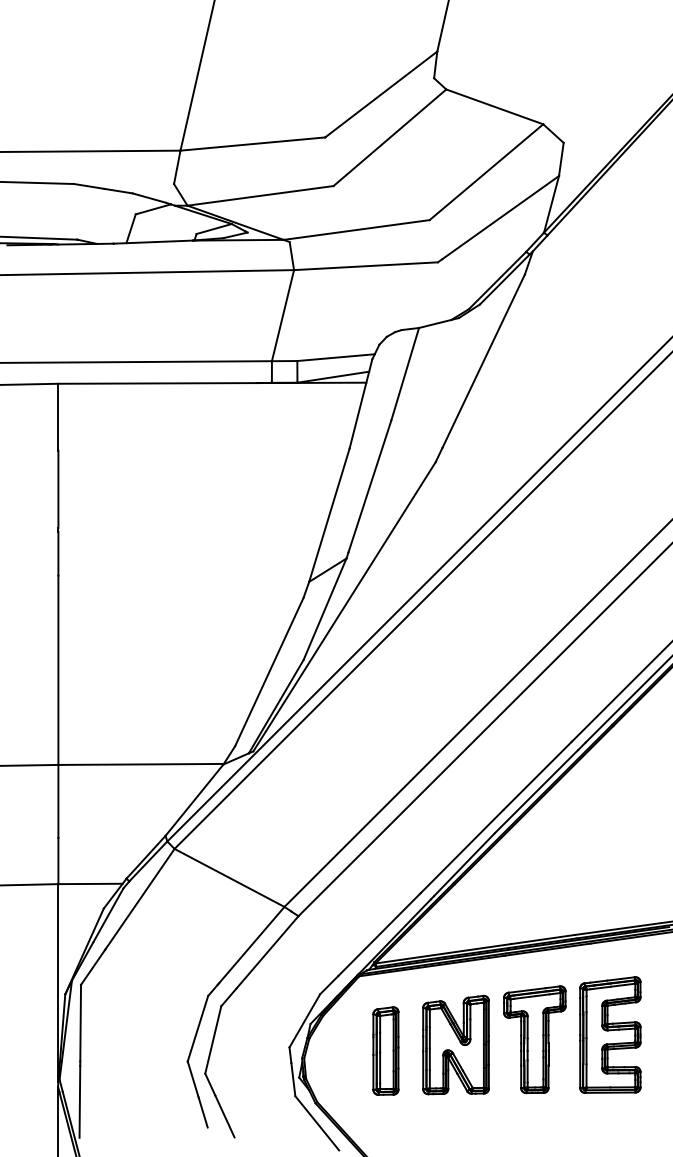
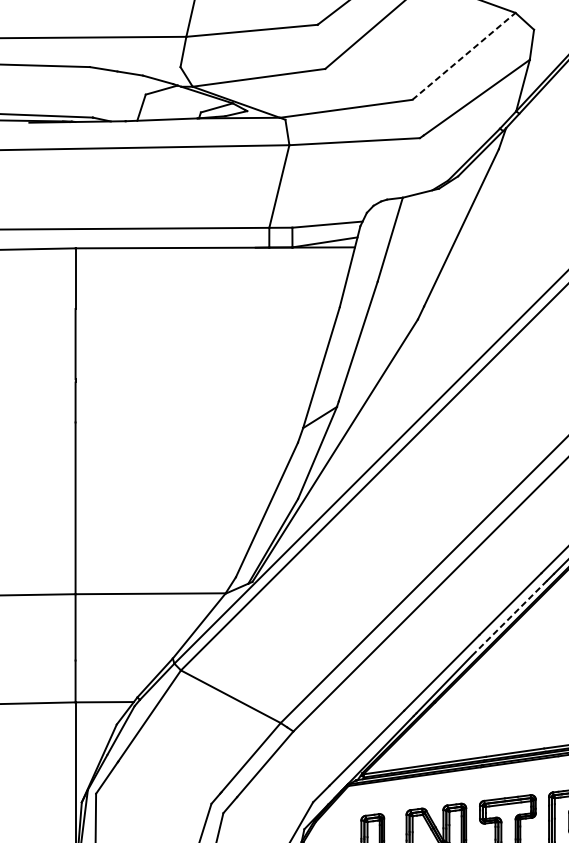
line: (486, 171) -> (464, 55), solid -> dashed
line: (536, 791) -> (509, 618), solid -> dashed

